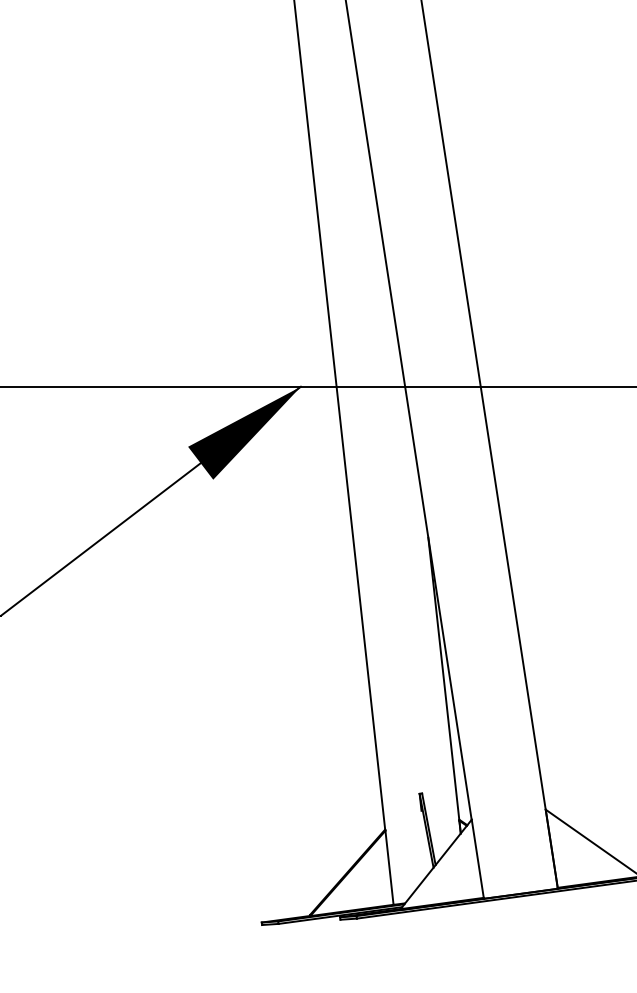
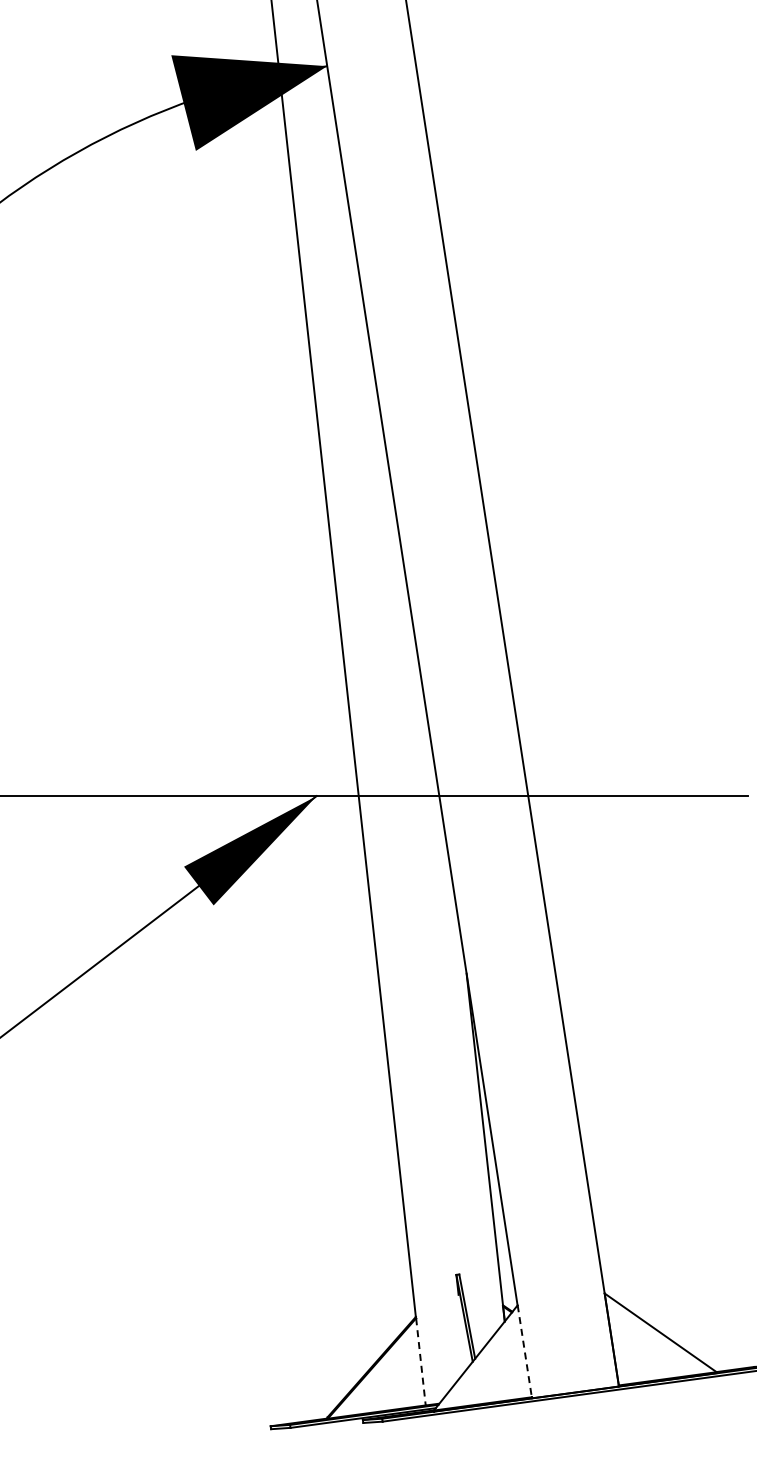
line: (477, 858) -> (524, 1351), solid -> dashed
line: (389, 867) -> (420, 1361), solid -> dashed

